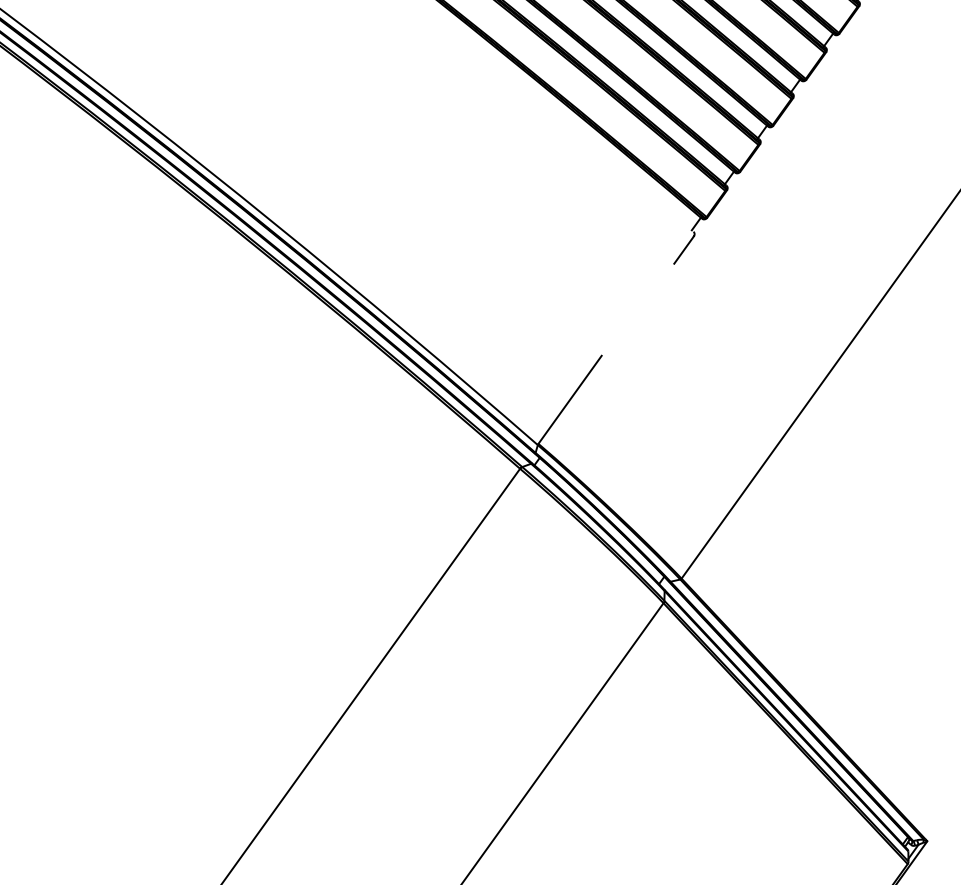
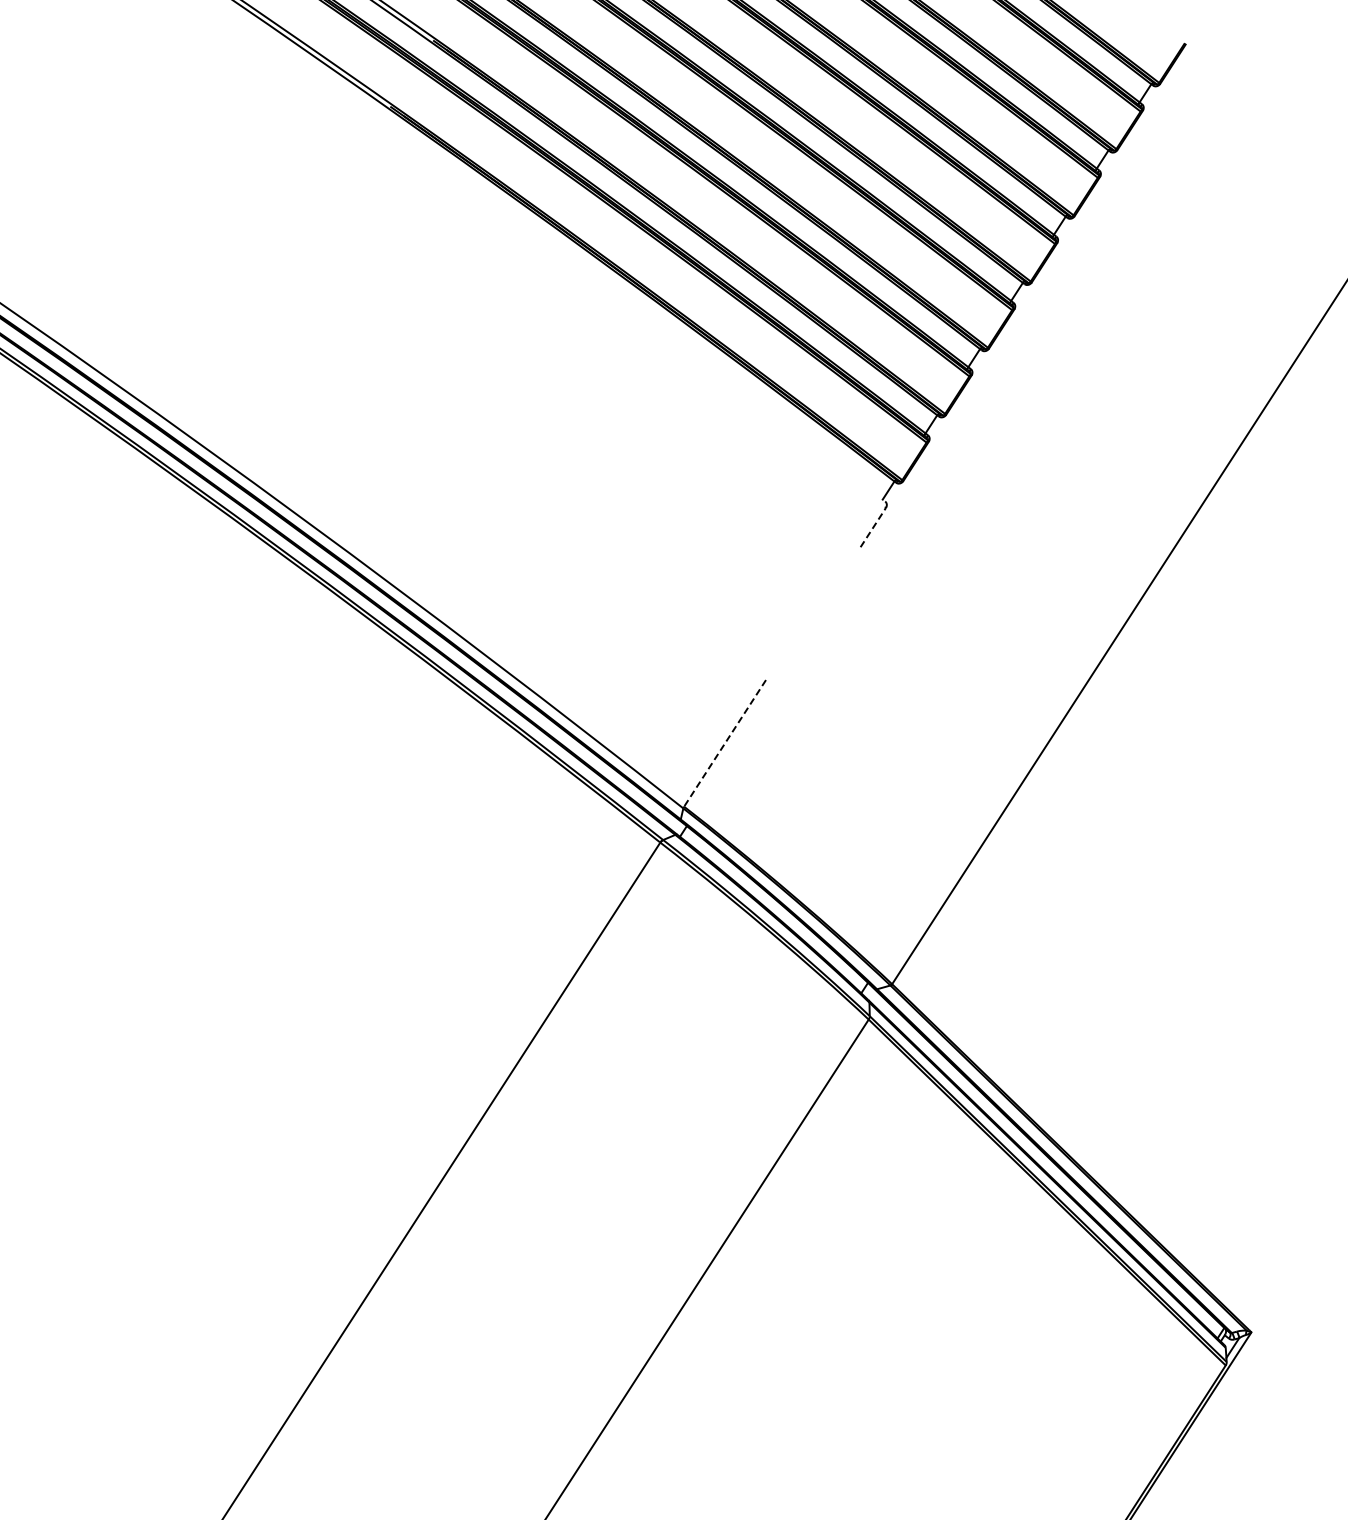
line: (684, 250) -> (873, 527), solid -> dashed
line: (569, 399) -> (724, 743), solid -> dashed

